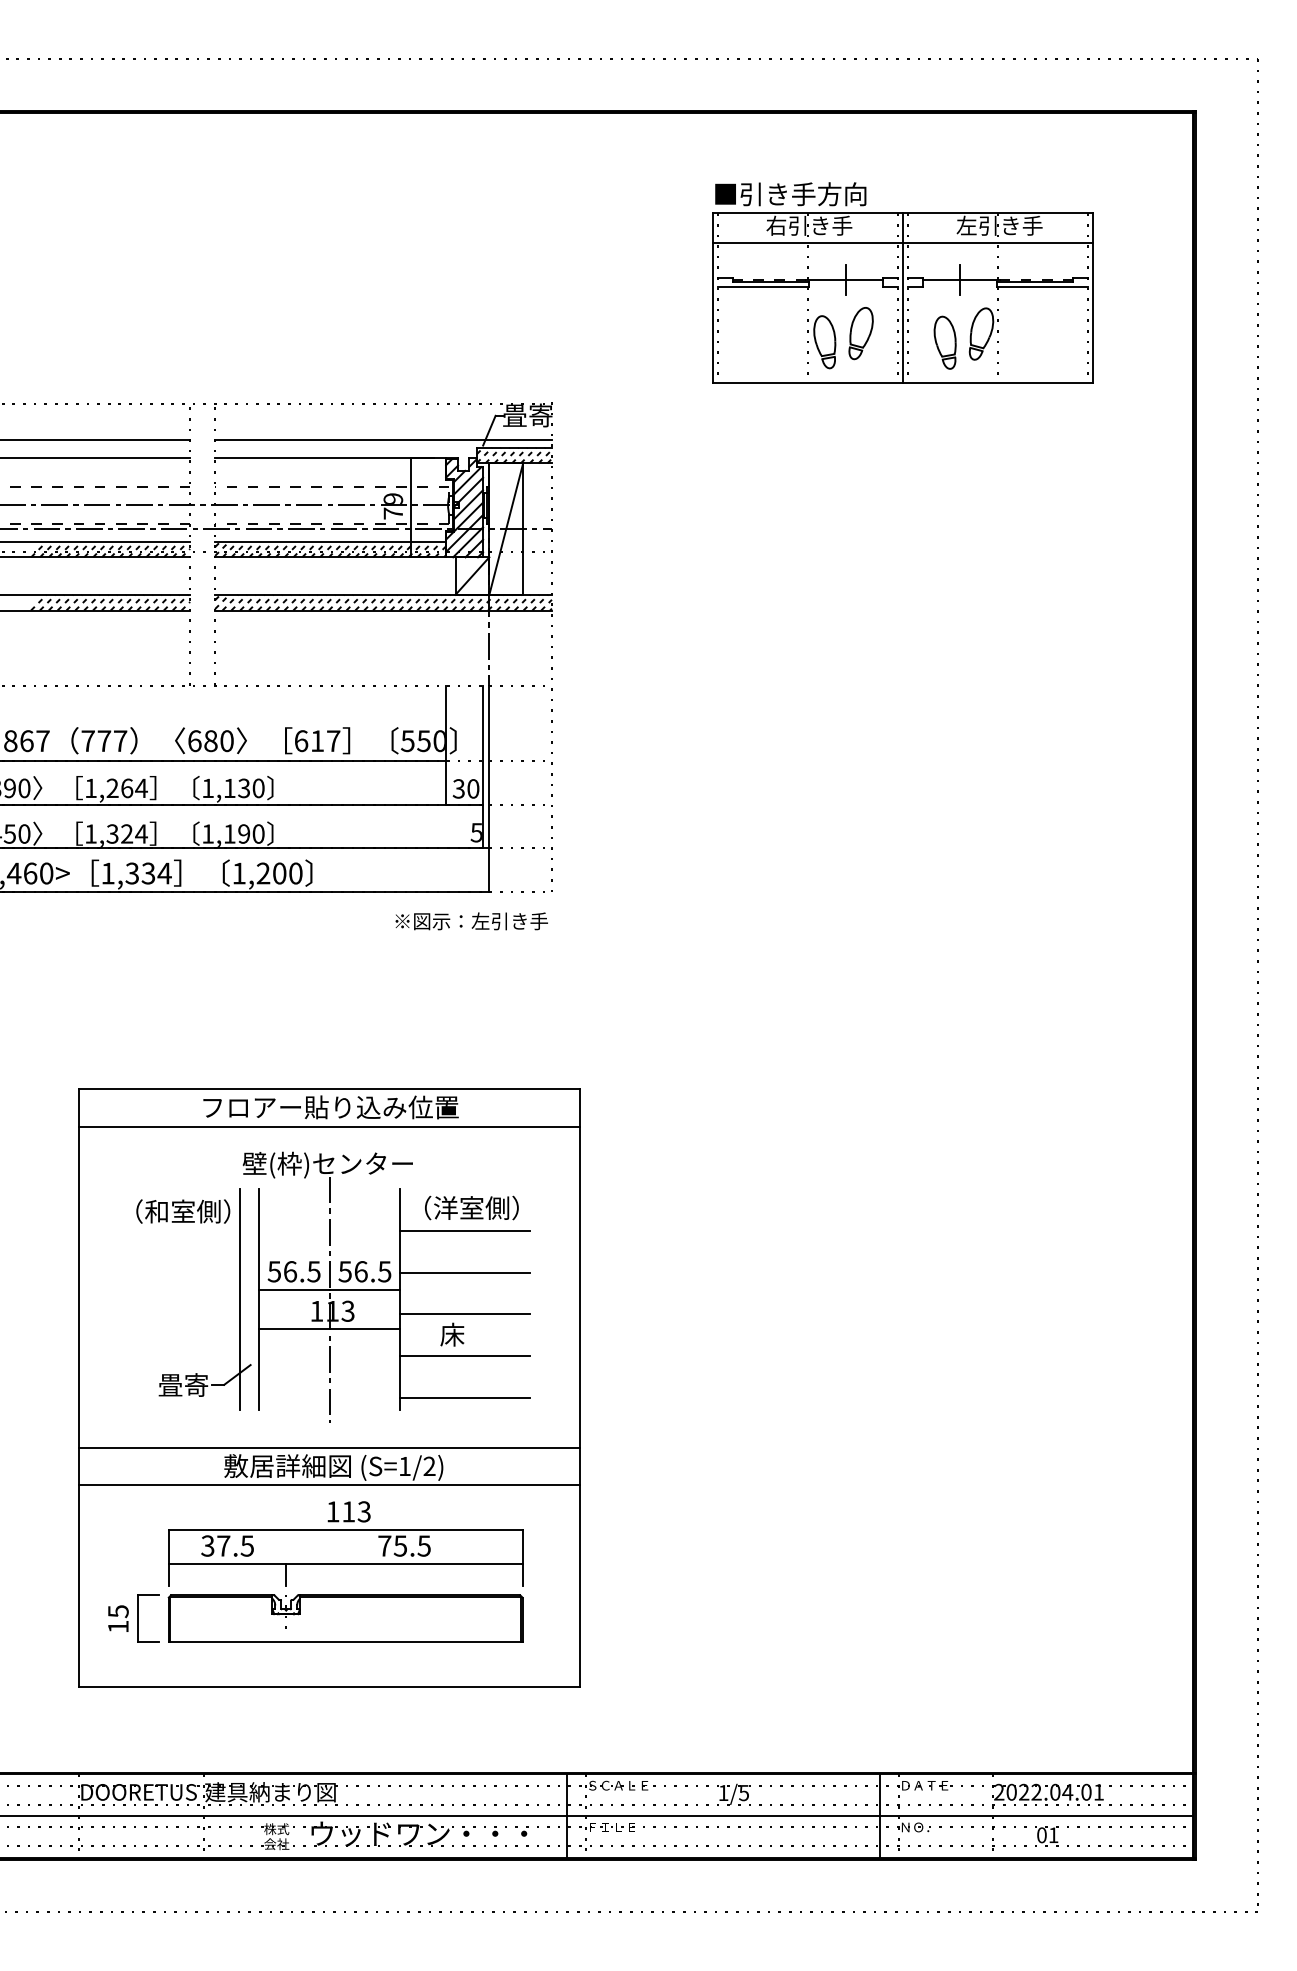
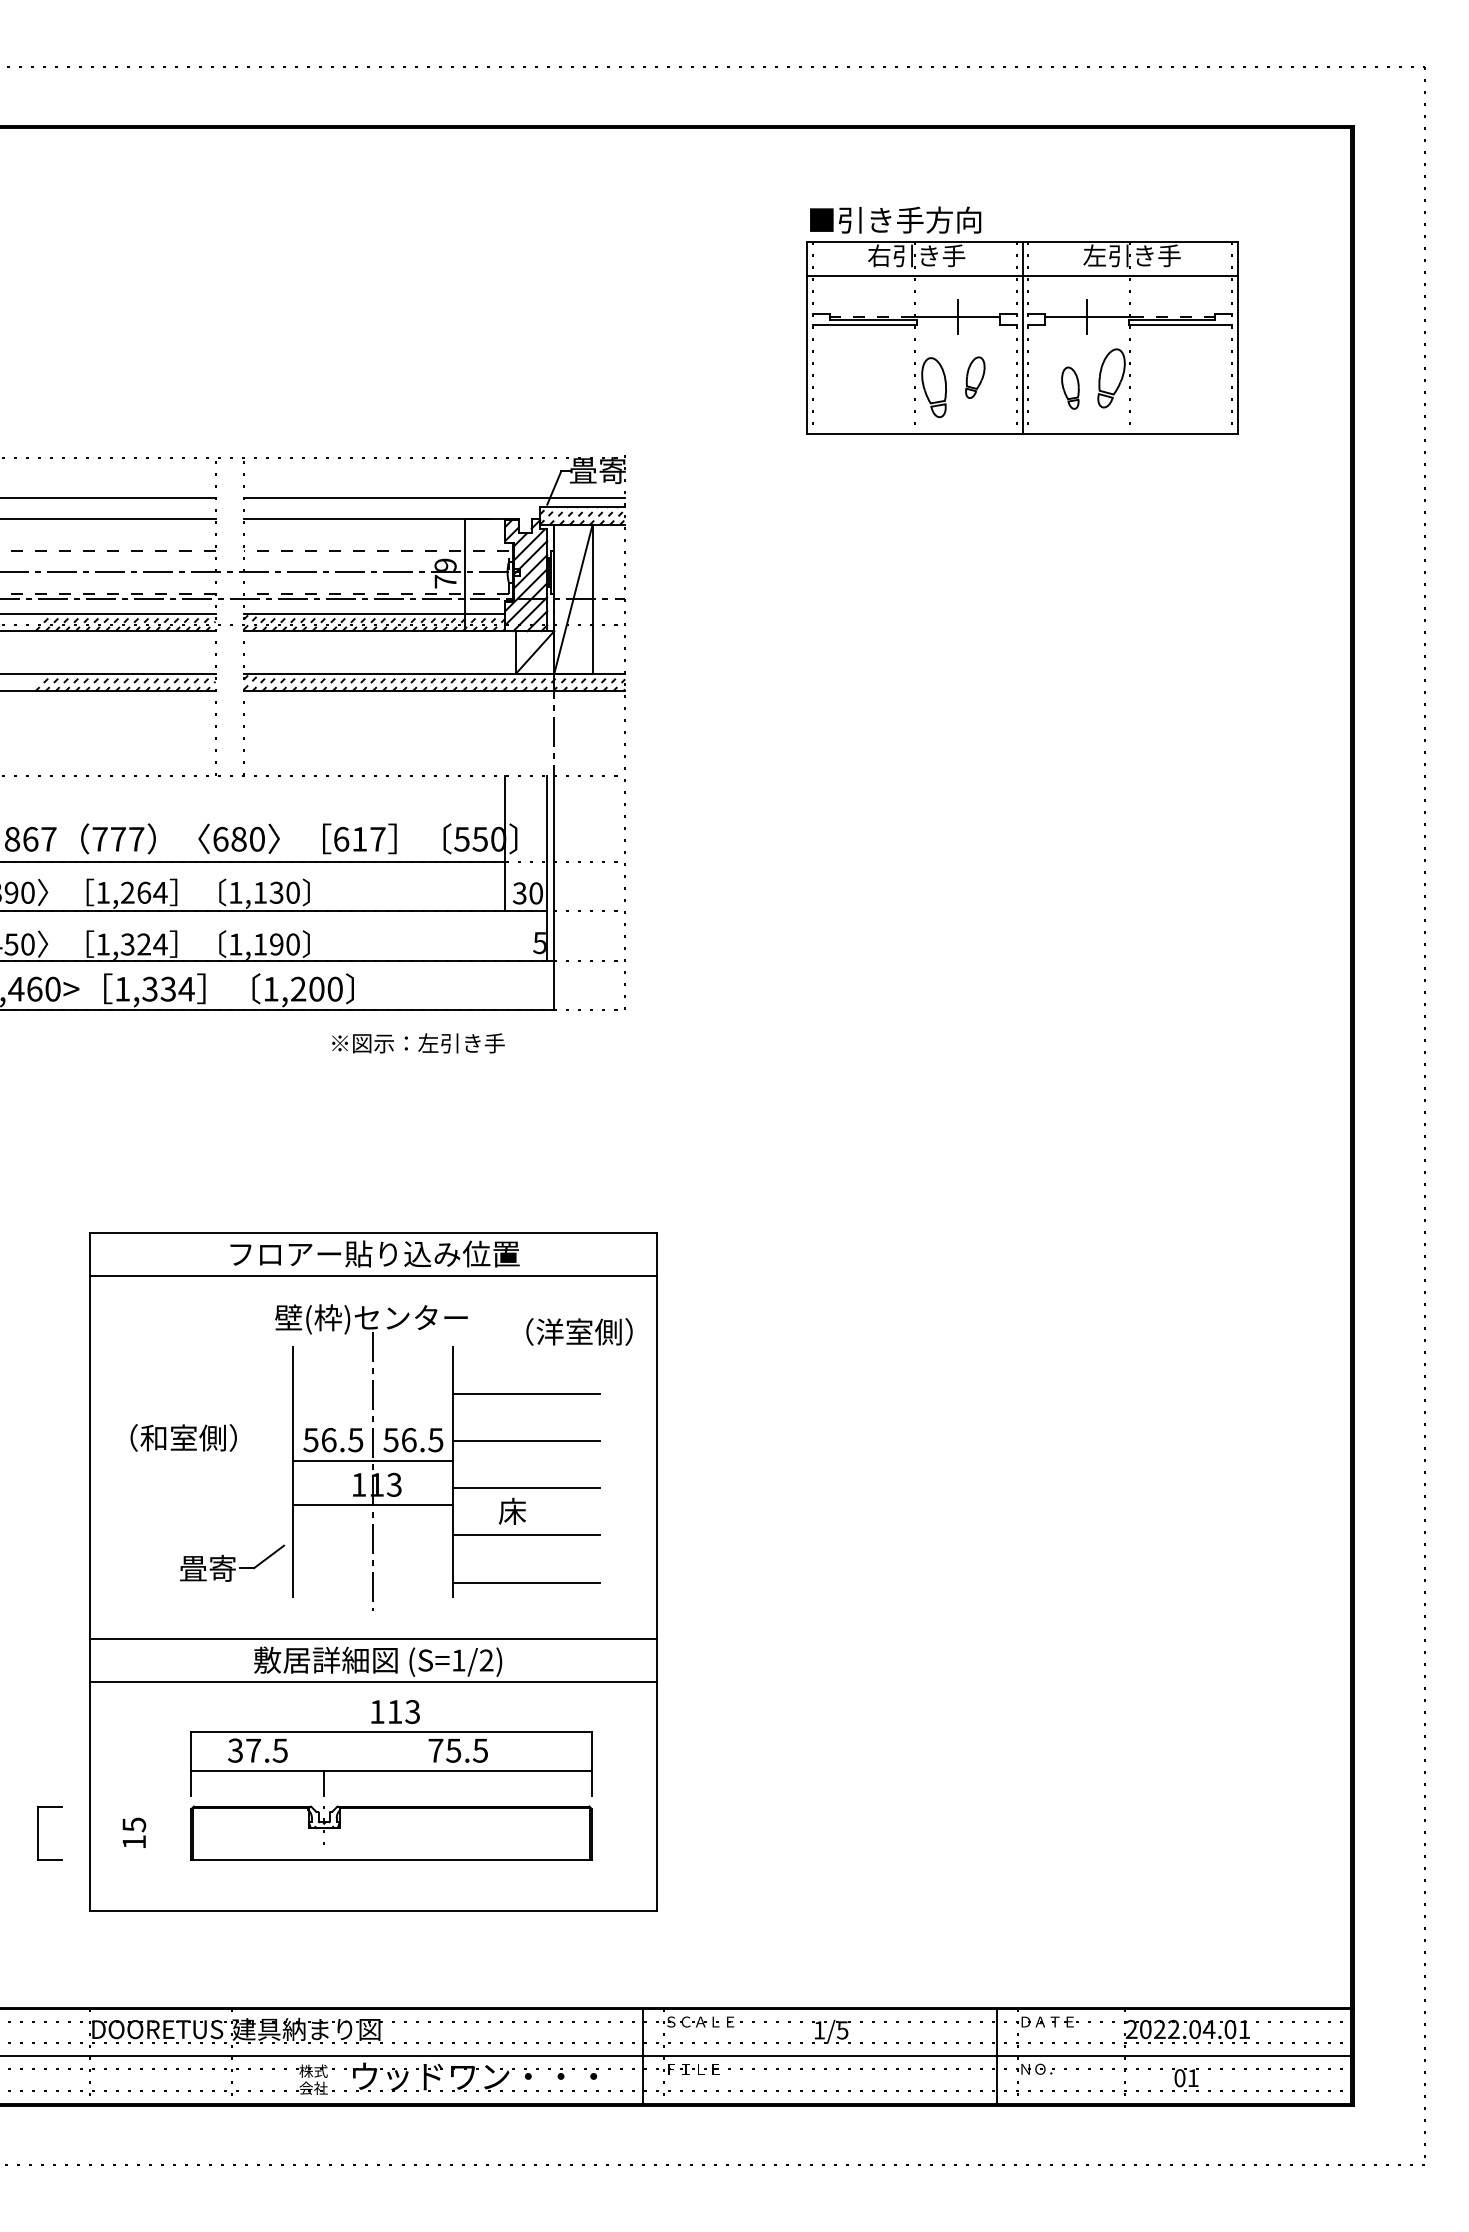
part: (861, 333) -> (975, 377), size x0.7
part: (945, 342) -> (1070, 387), size x0.7
text: (471, 921) -> (418, 1043), moved
text: (471, 1207) -> (579, 1331), moved
text: (183, 1211) -> (183, 1437), moved
line: (239, 1299) -> (271, 1471), removed
part: (138, 1619) -> (38, 1833), moved

